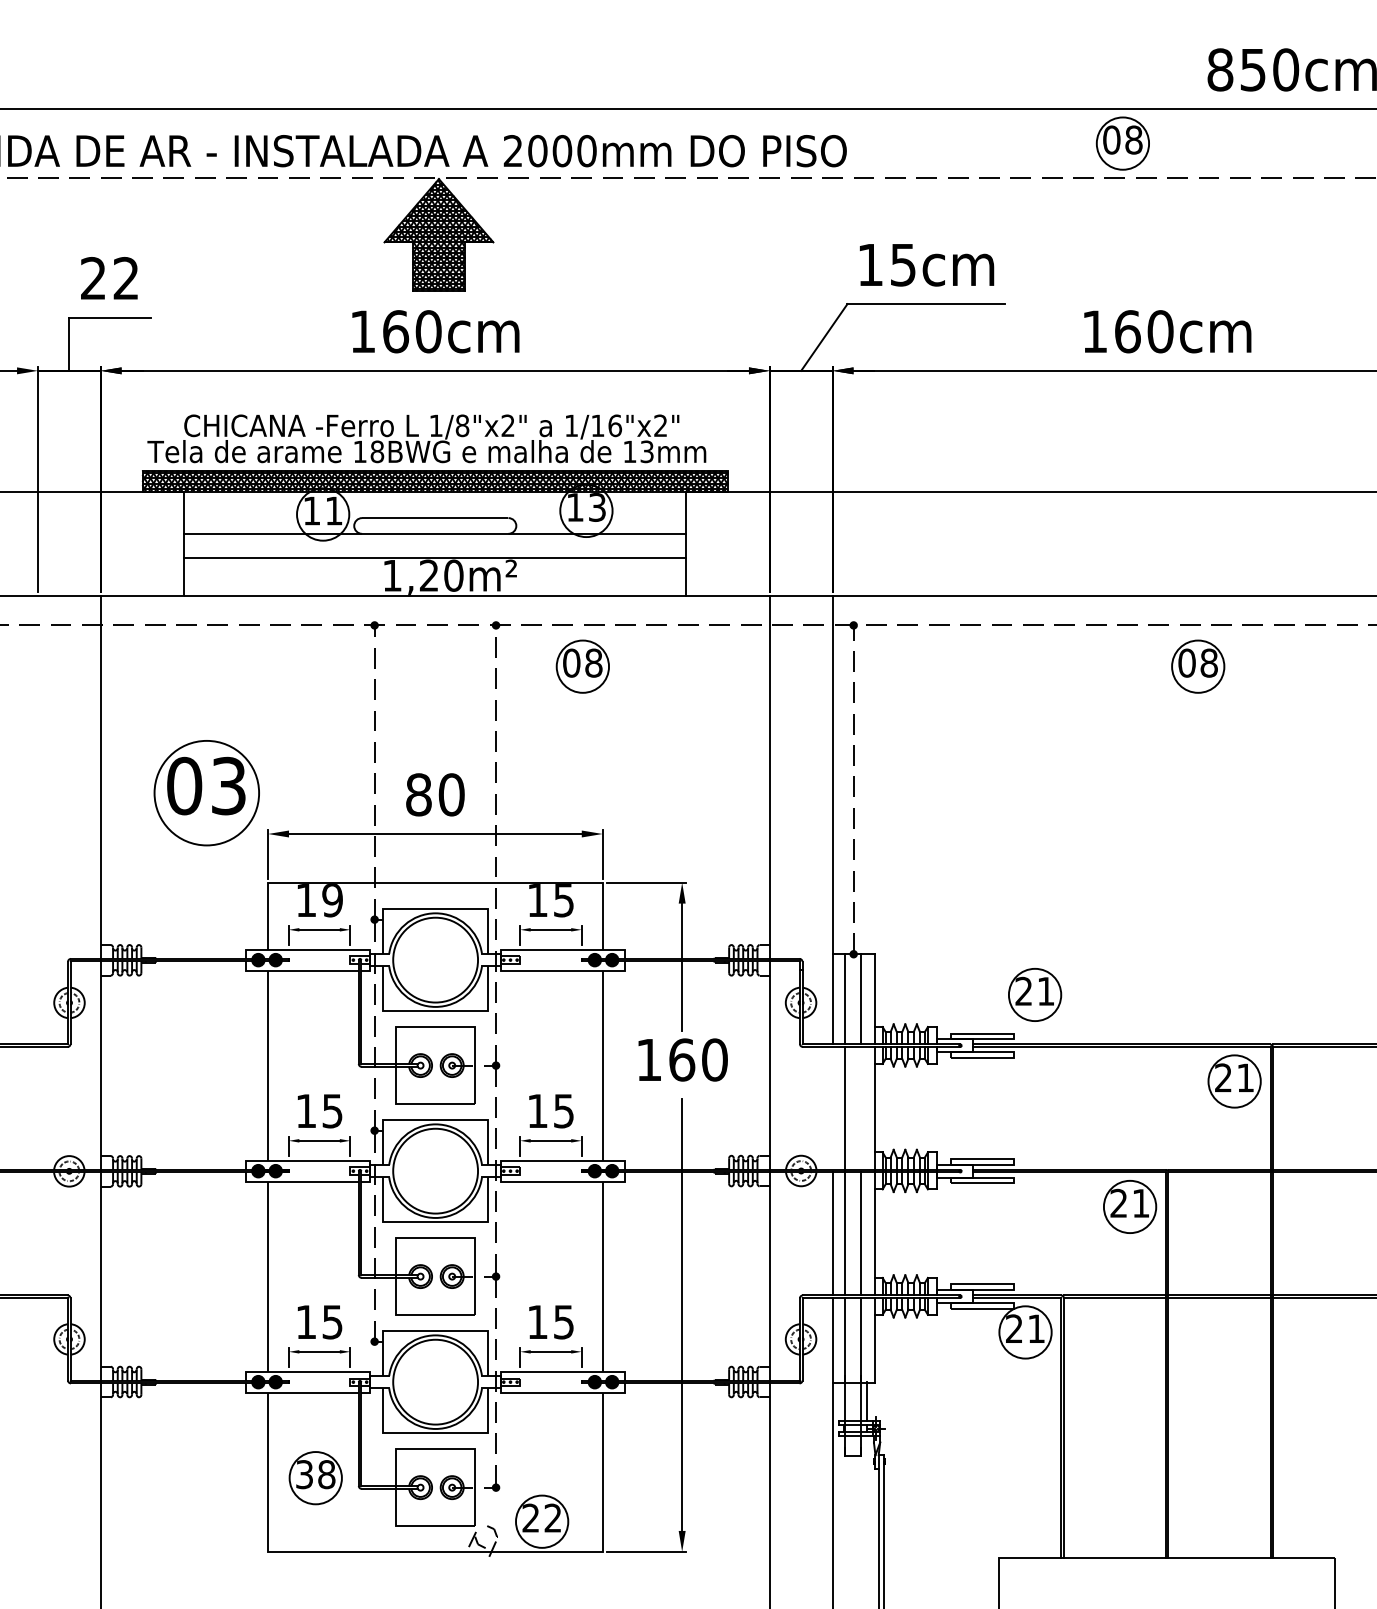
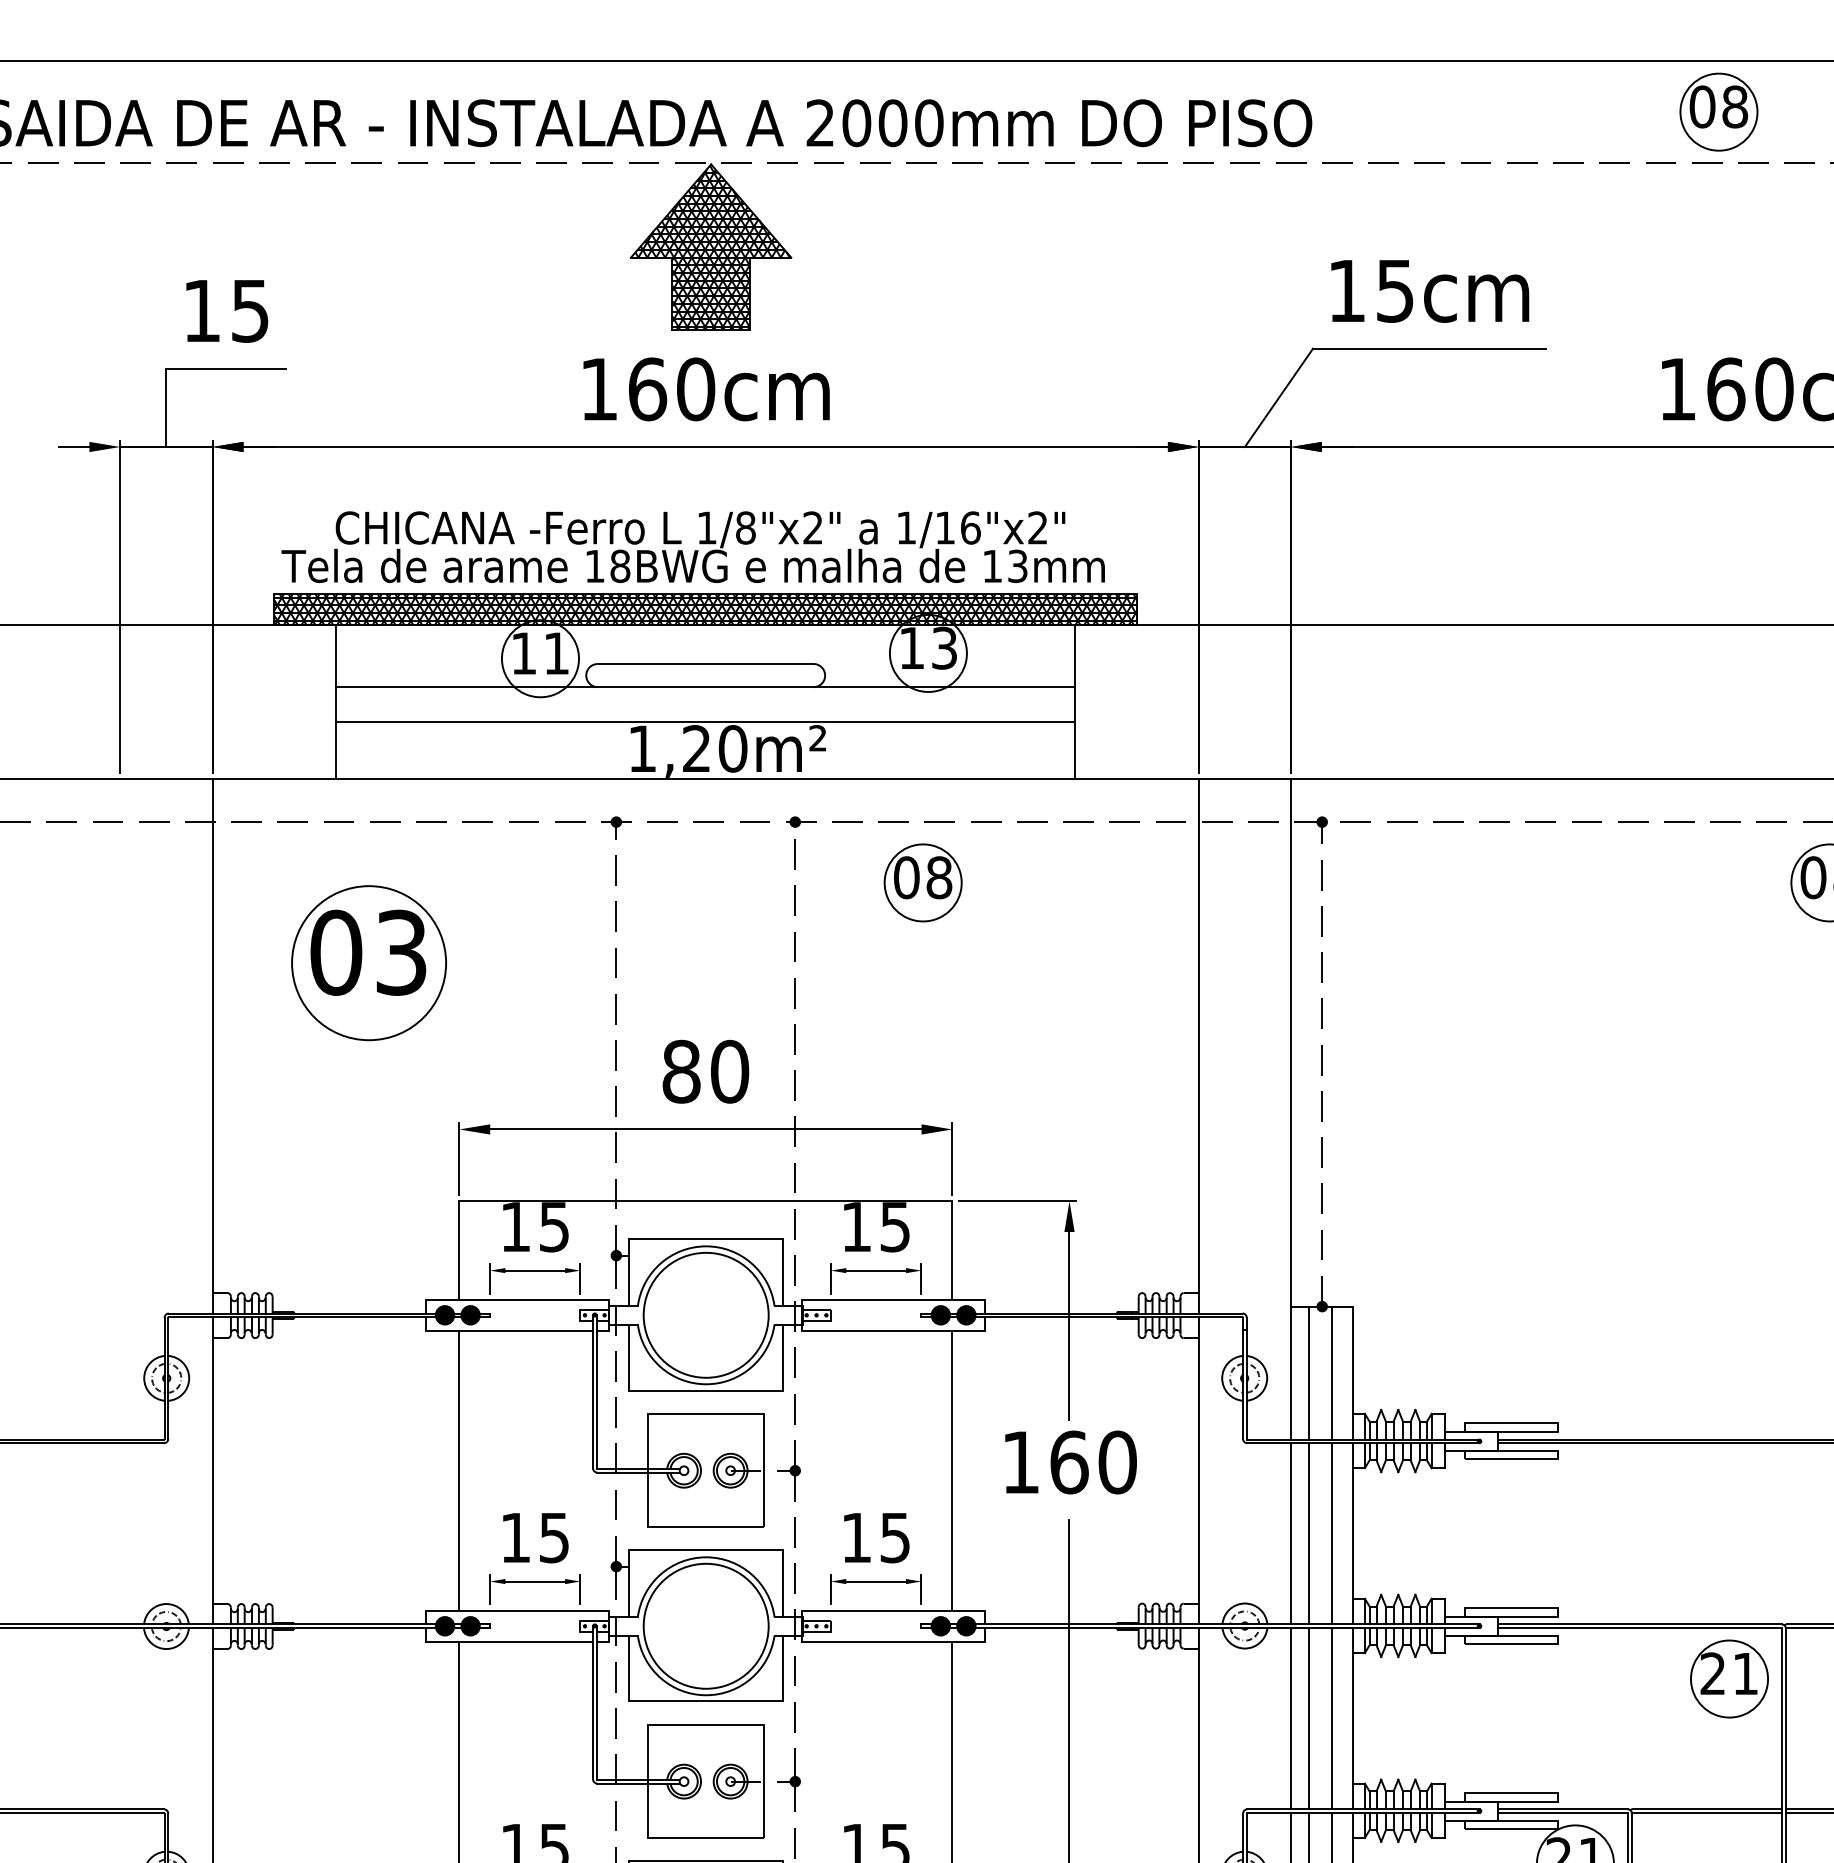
text: (109, 278) -> (225, 310), 22 -> 15
part: (206, 793) -> (368, 963), moved
text: (332, 900) -> (554, 1227), 19 -> 15
part: (1035, 994) -> (1590, 1365), removed
line: (832, 1107) -> (1291, 1532), added
line: (860, 1107) -> (1332, 1532), added

